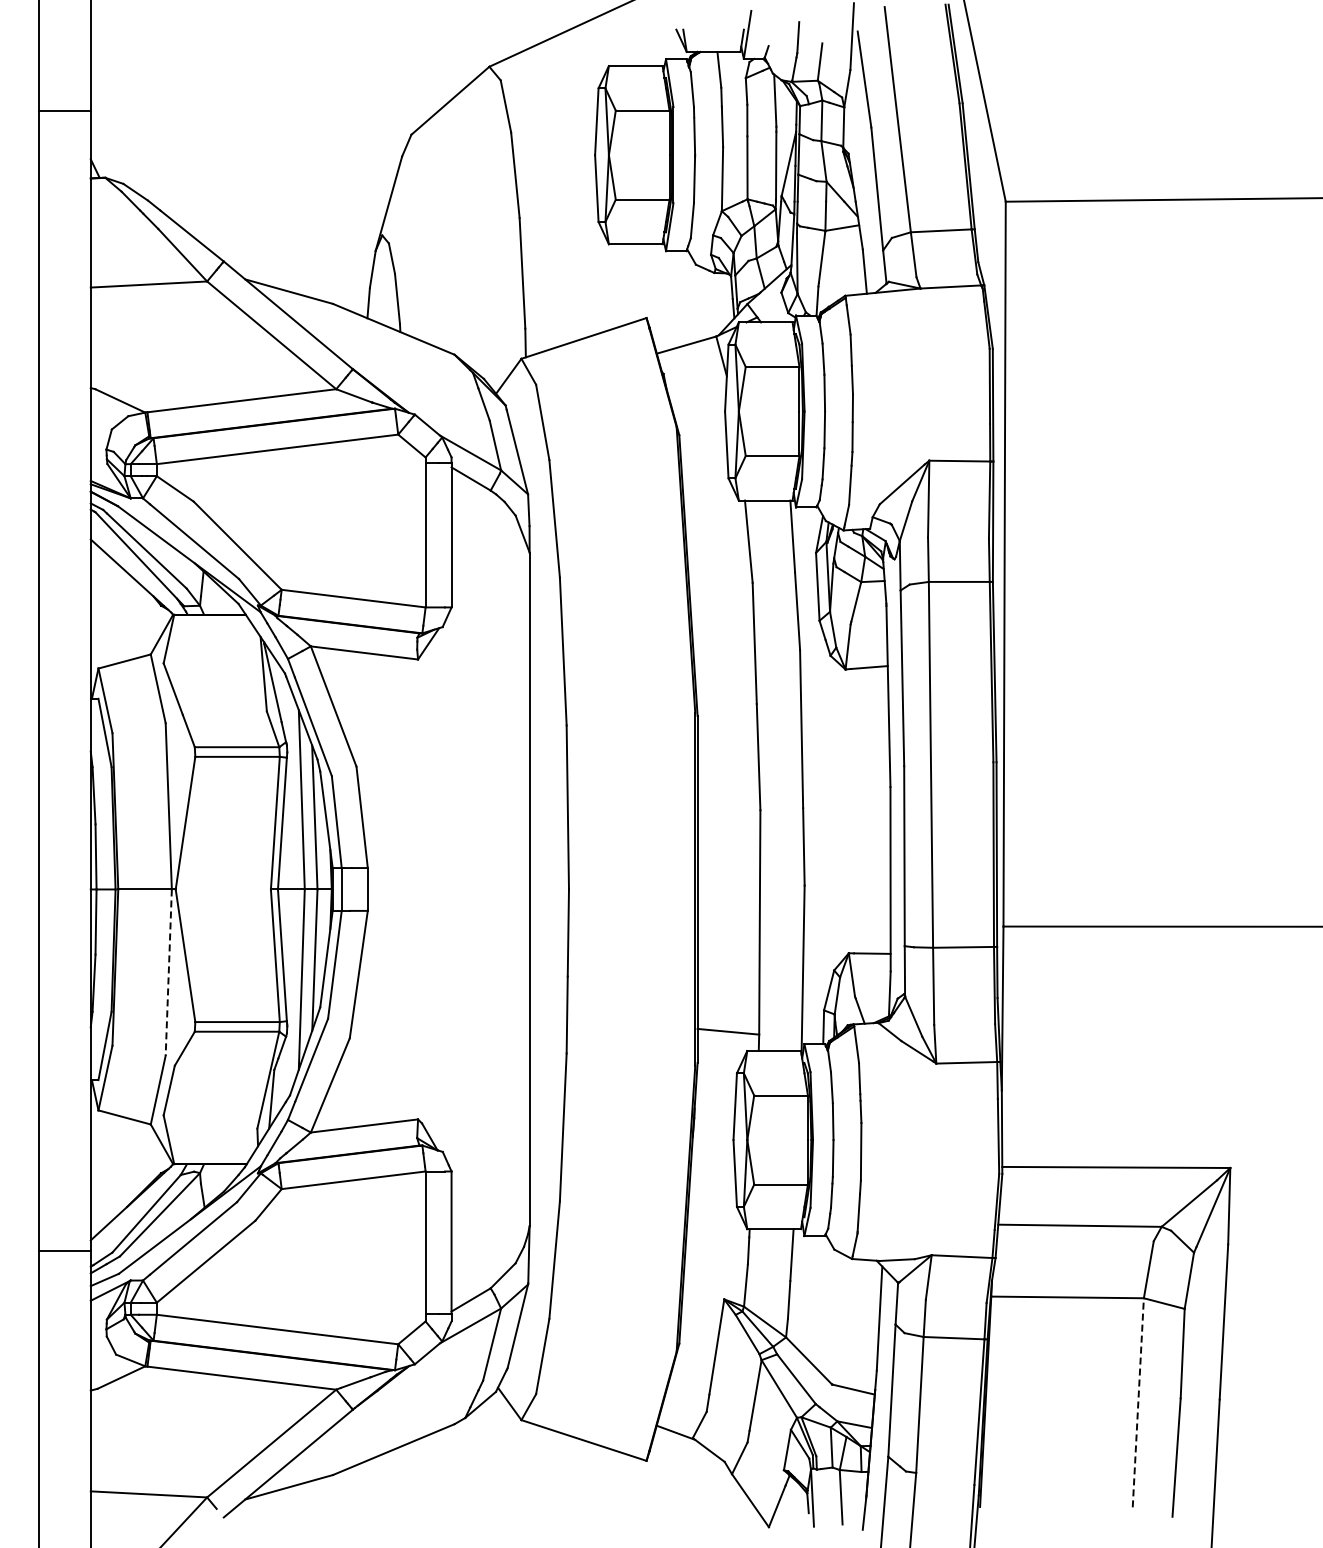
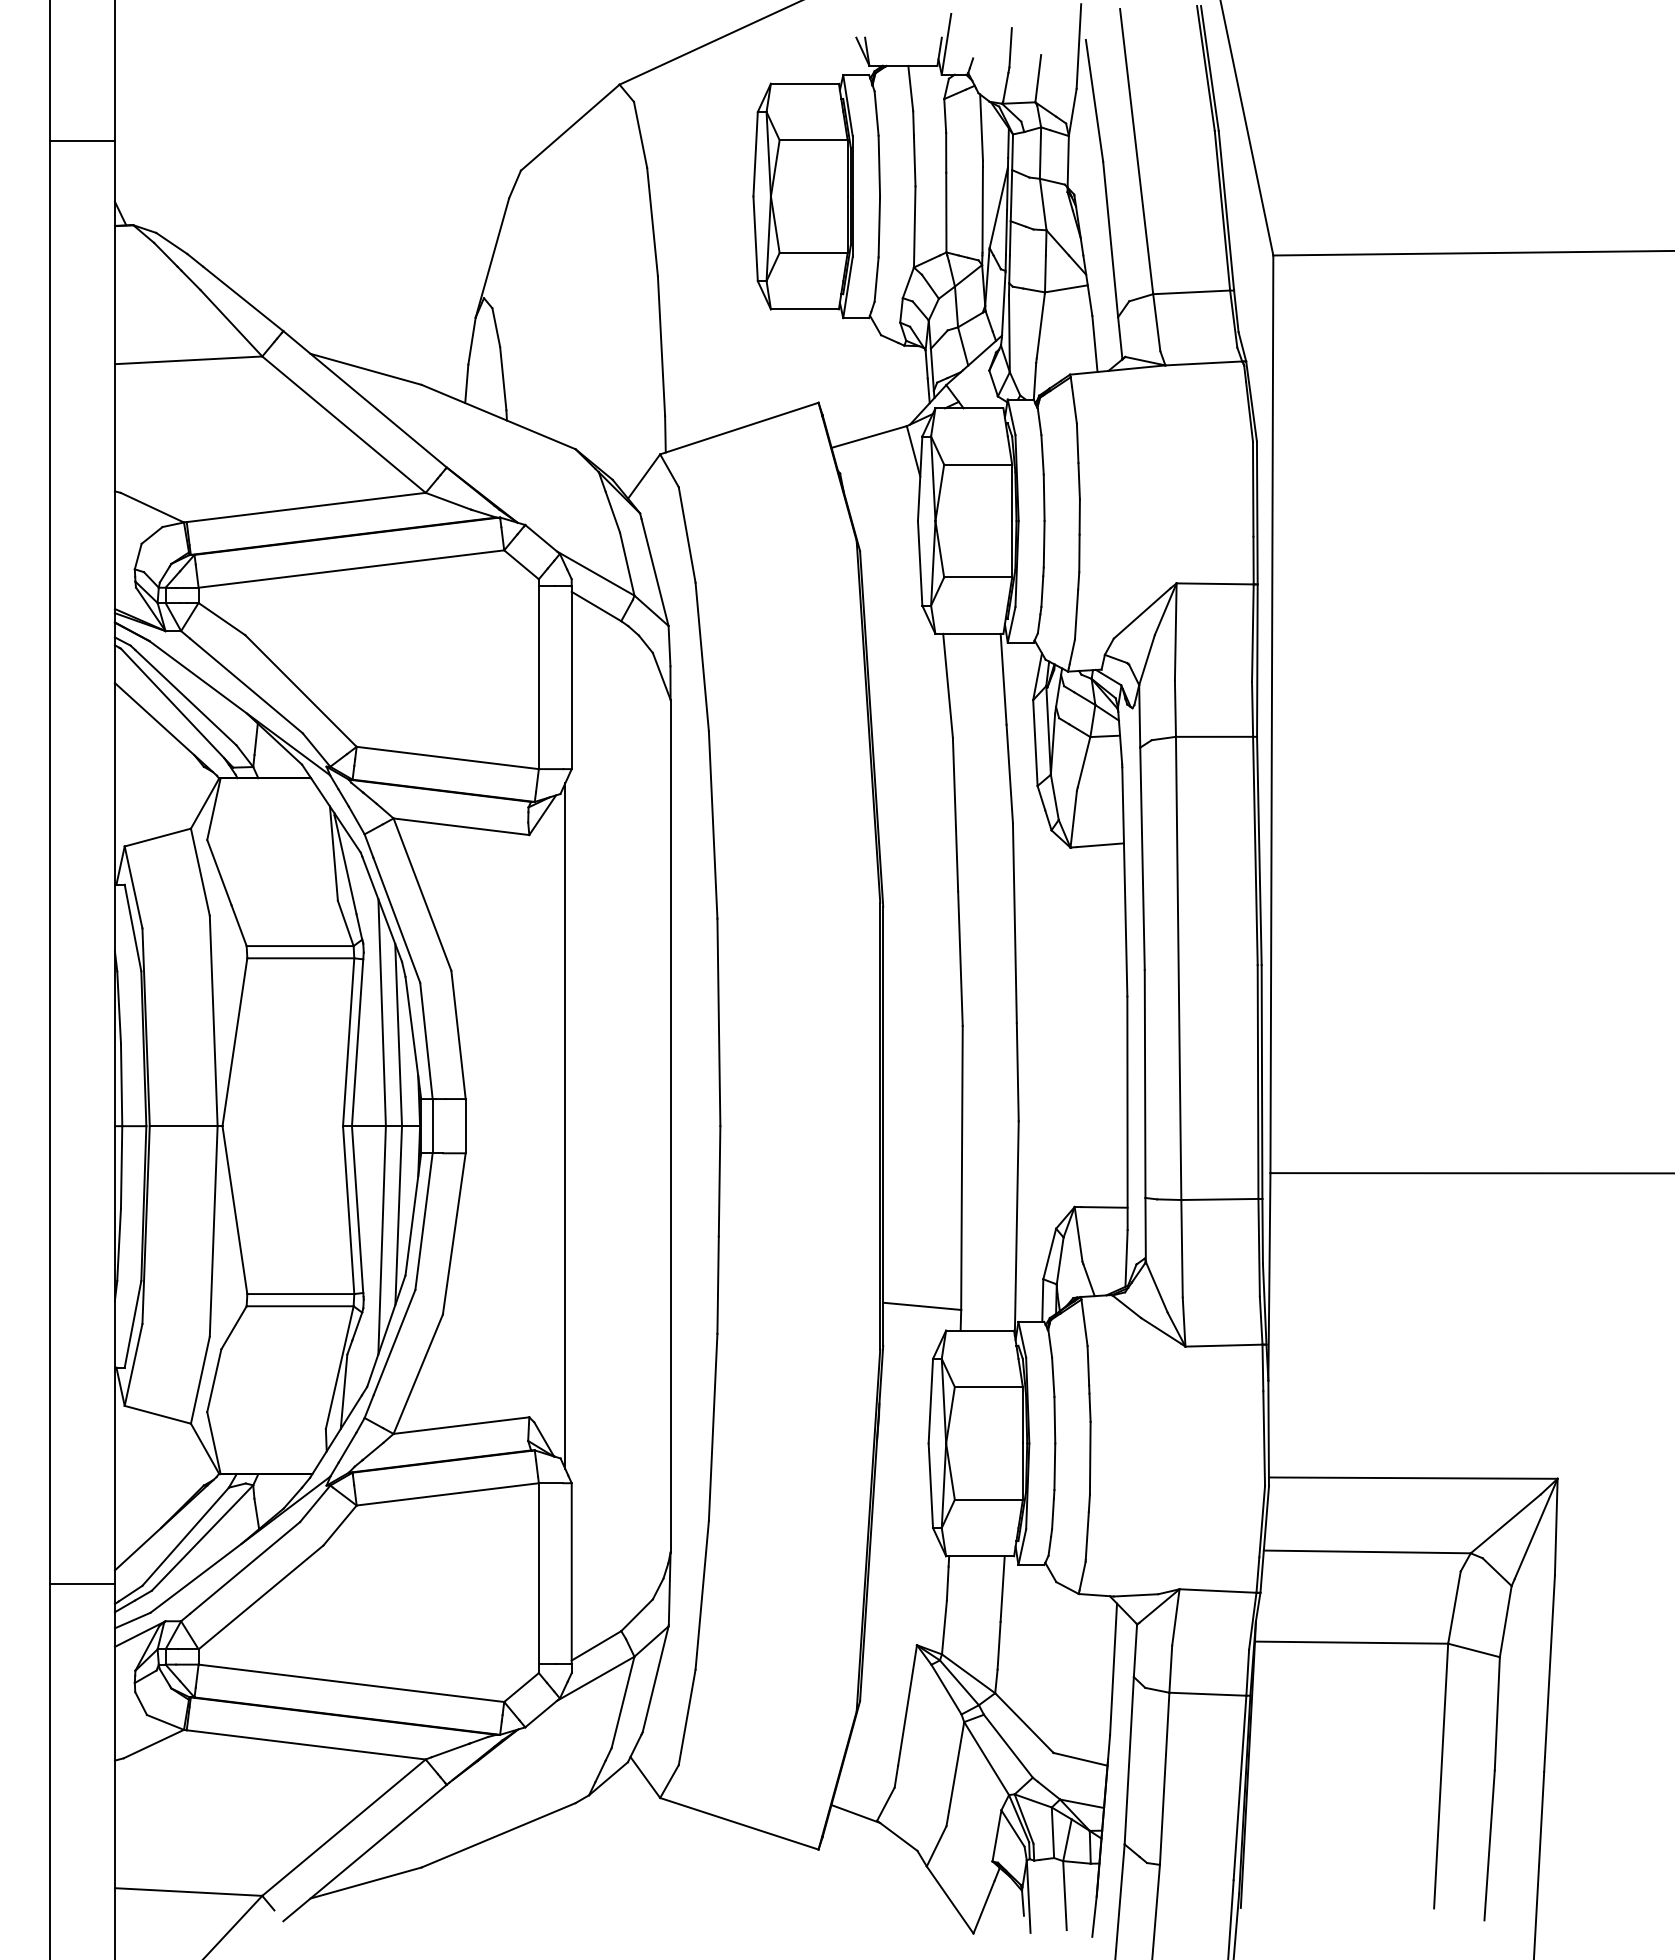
line: (446, 889) -> (565, 1126), added
line: (168, 973) -> (213, 1232), dashed -> solid
line: (1138, 1402) -> (1441, 1775), dashed -> solid

